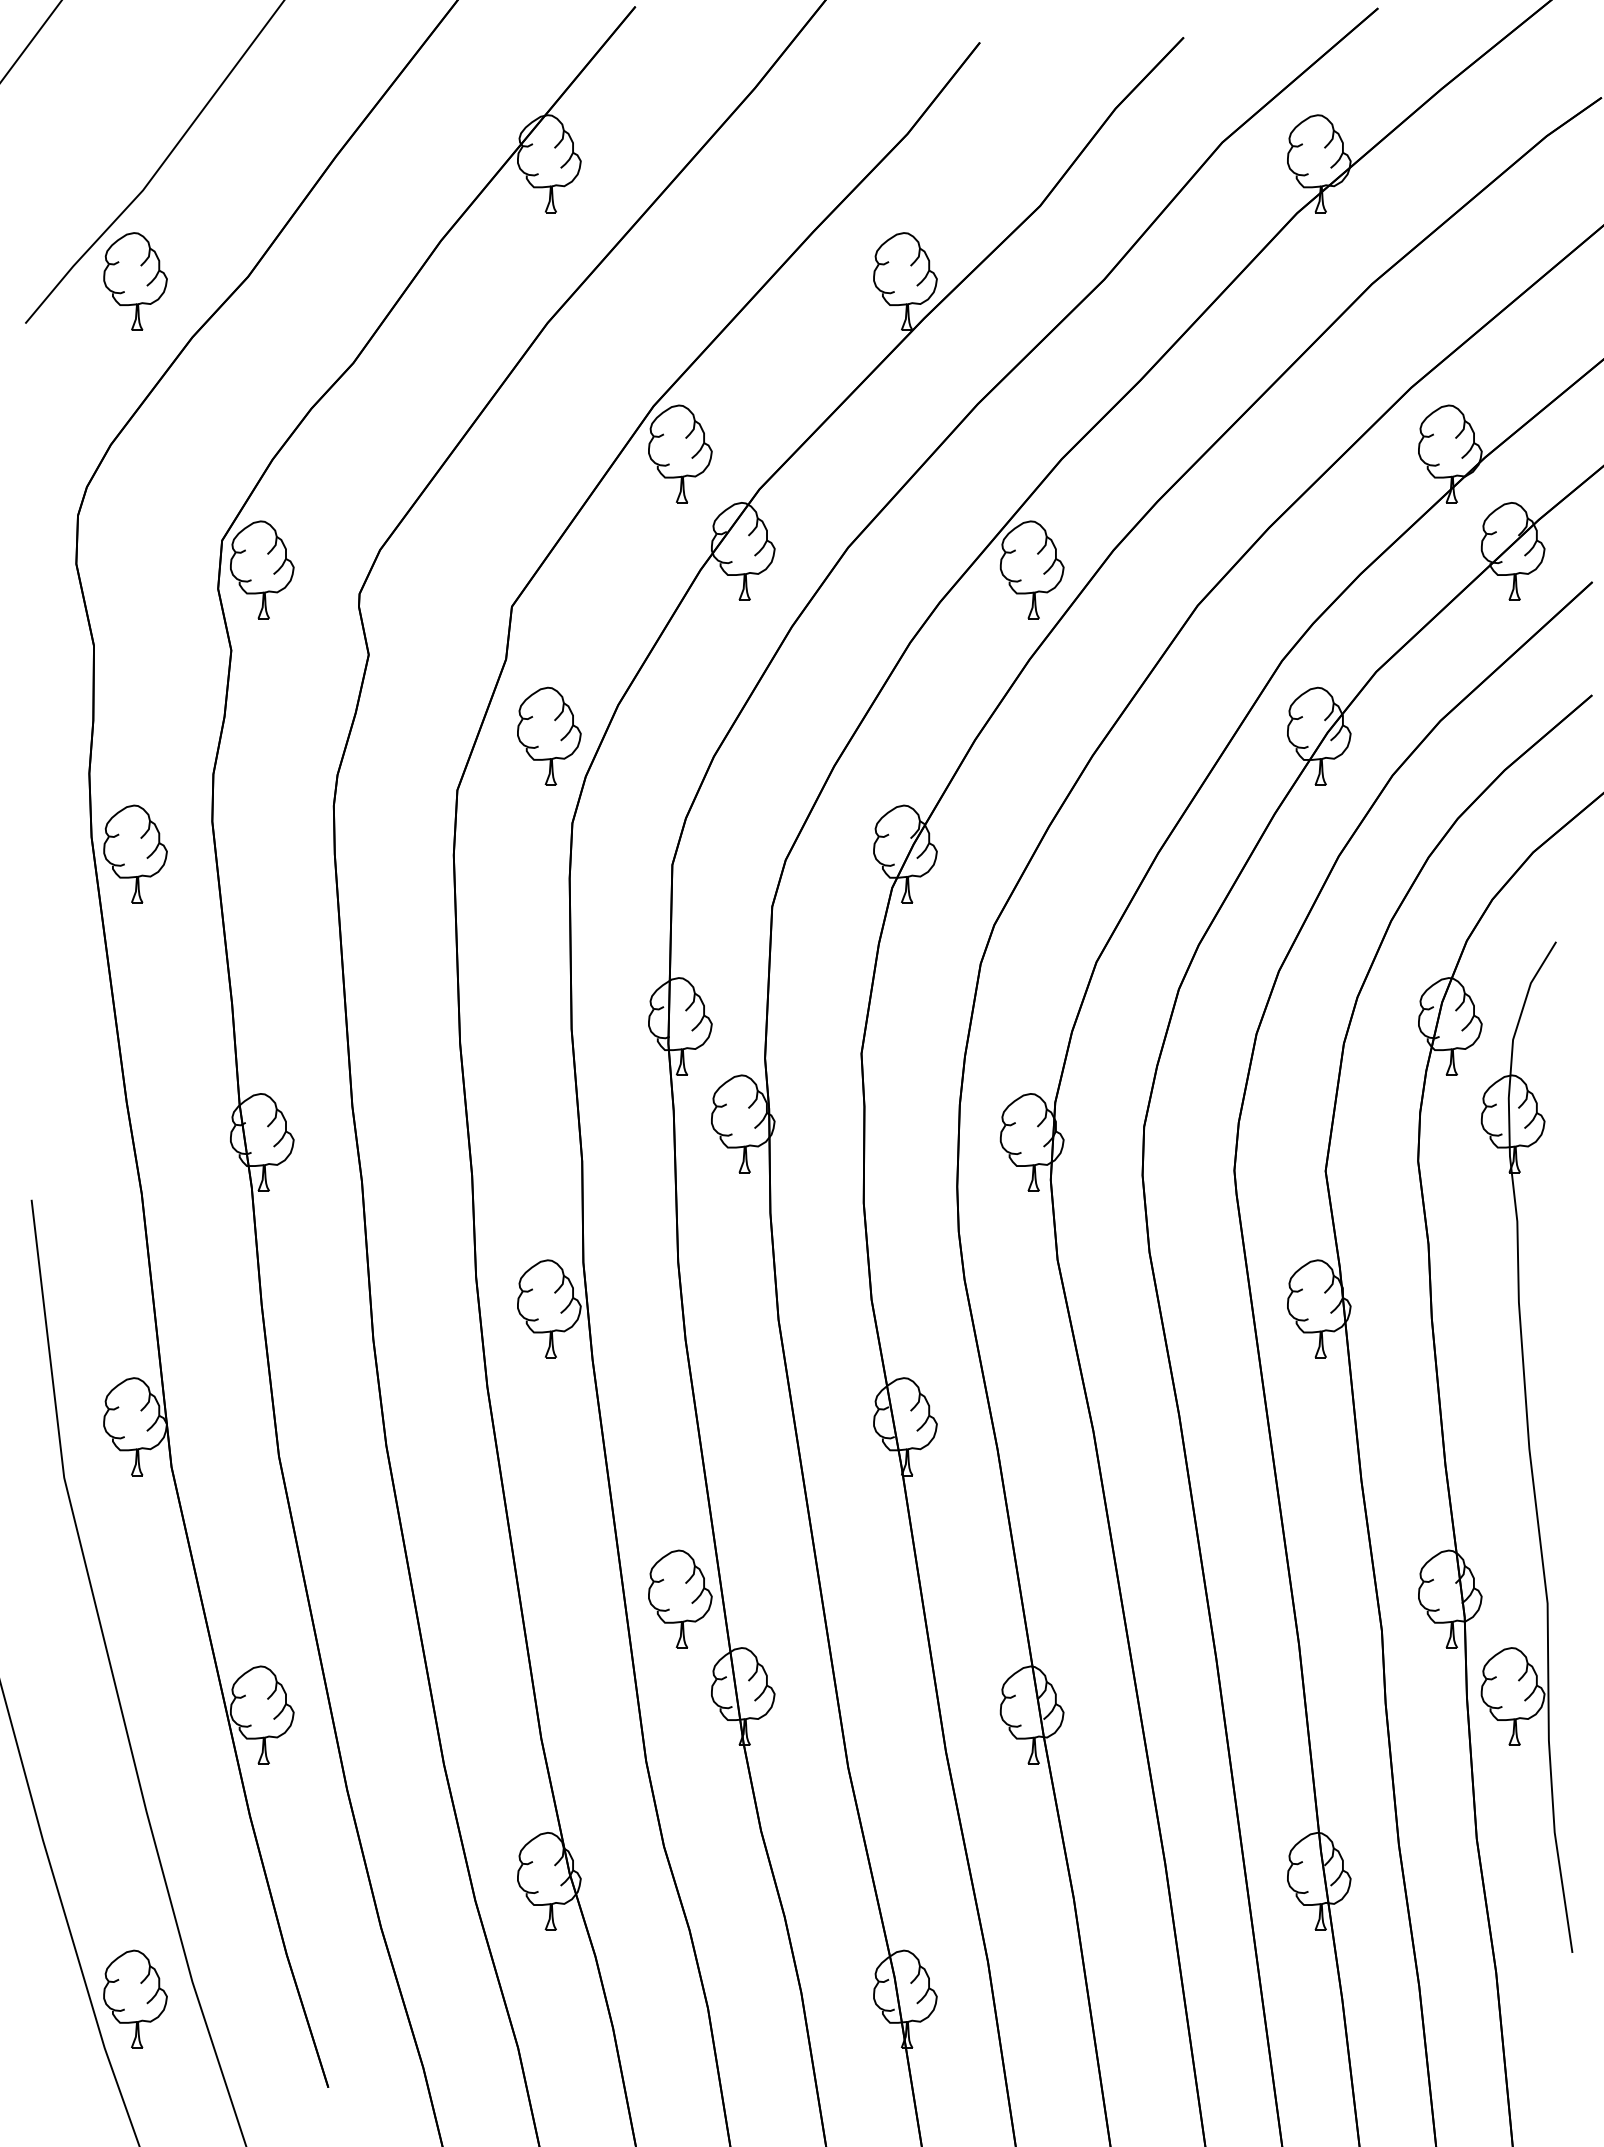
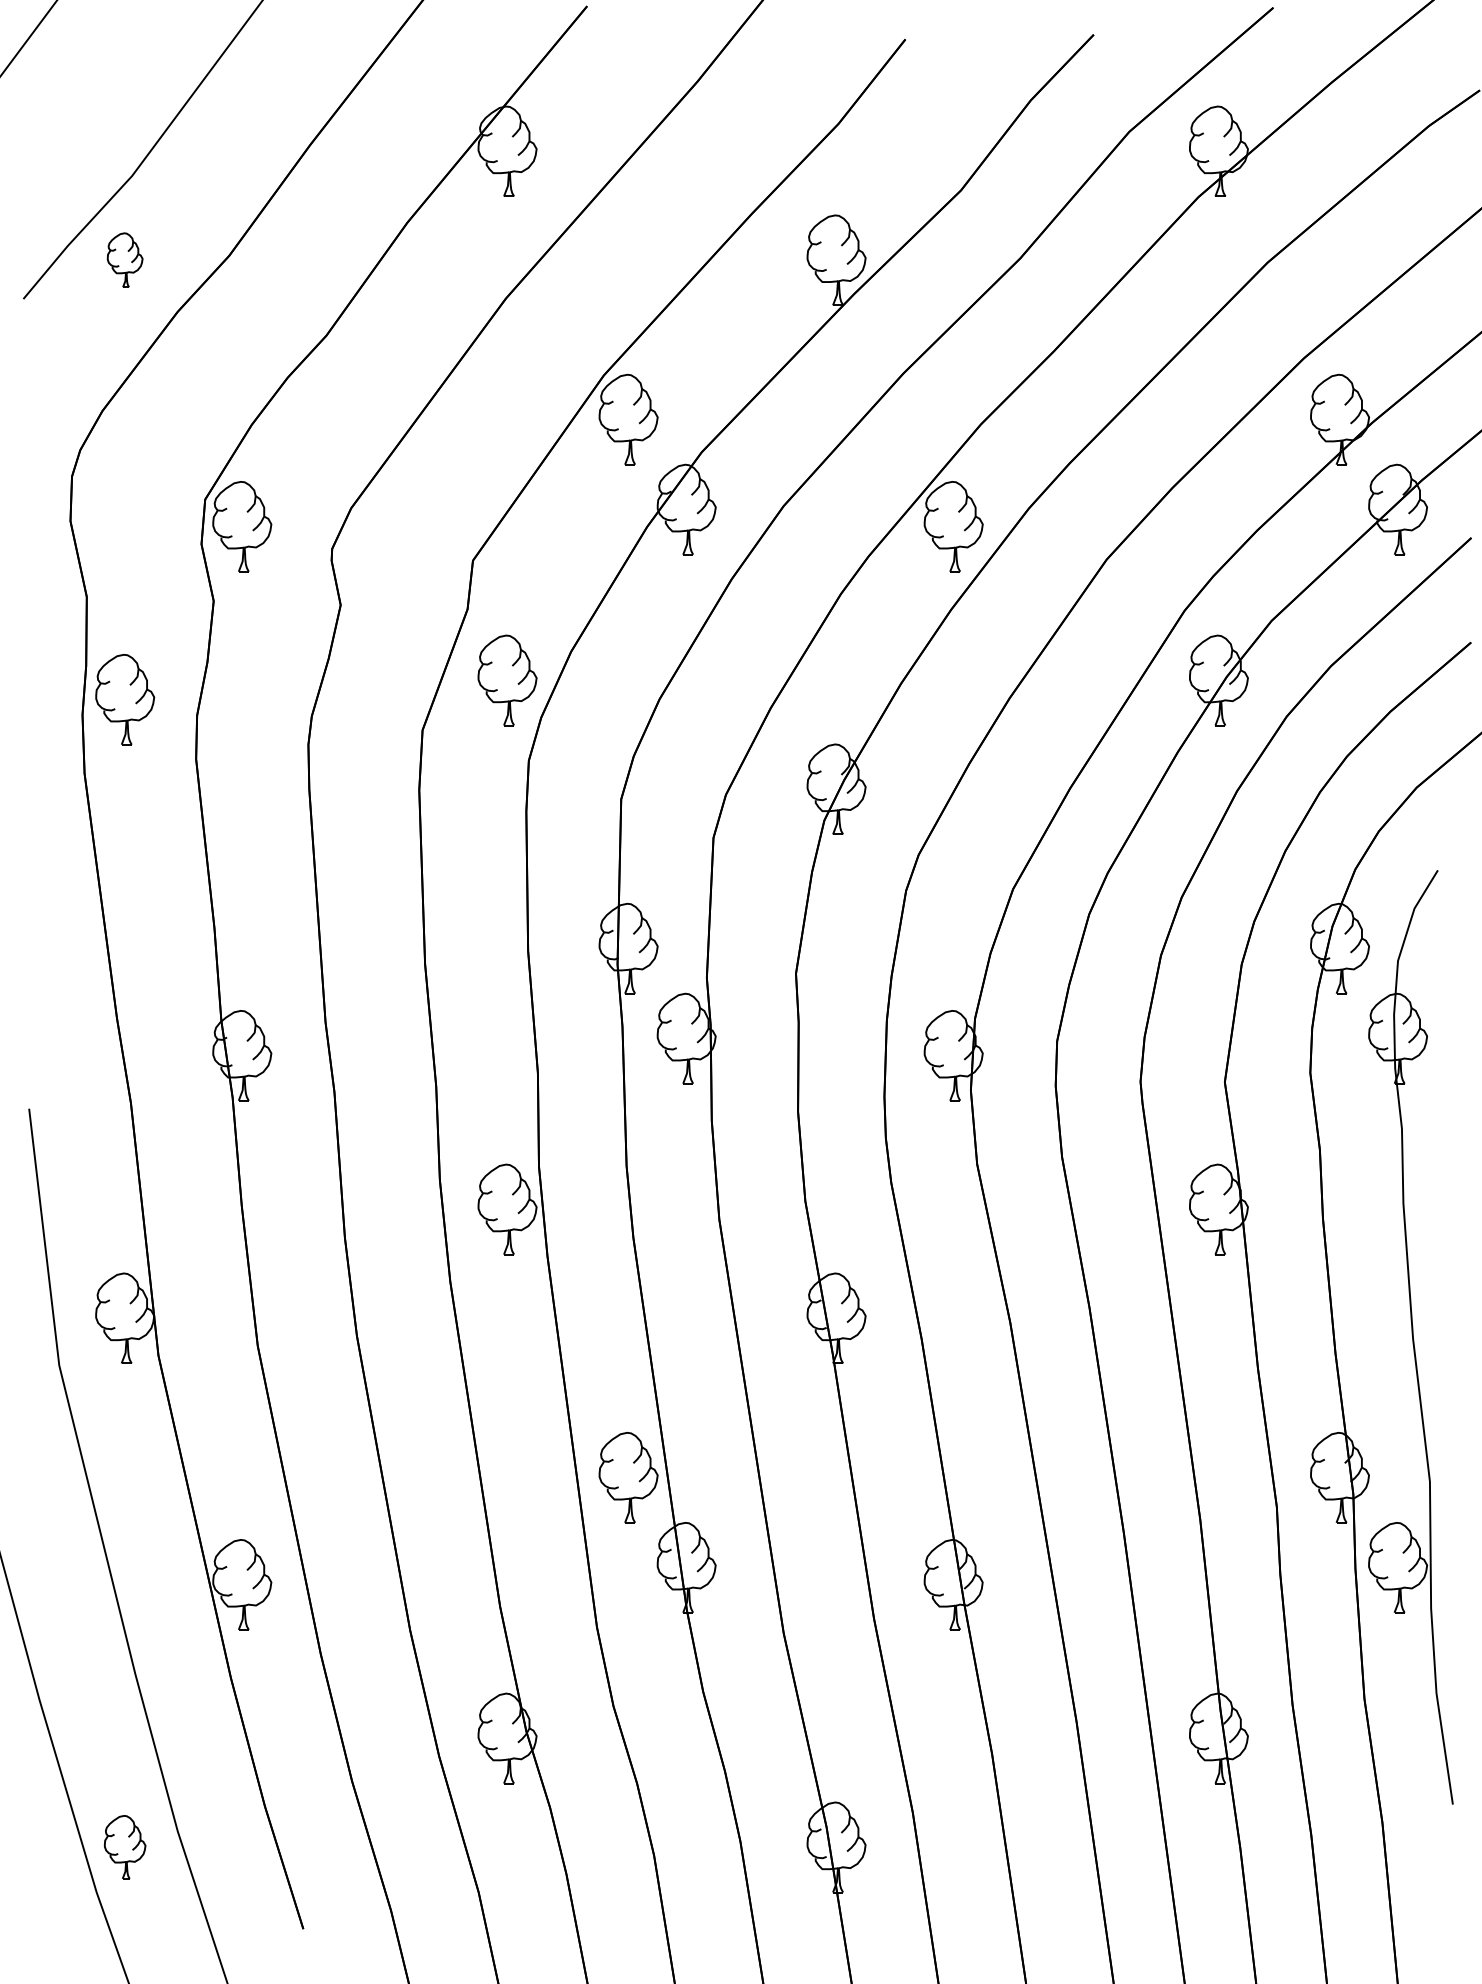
part: (135, 281) -> (125, 260), size x0.6
part: (135, 853) -> (125, 699), moved
part: (135, 1998) -> (125, 1846), size x0.7

